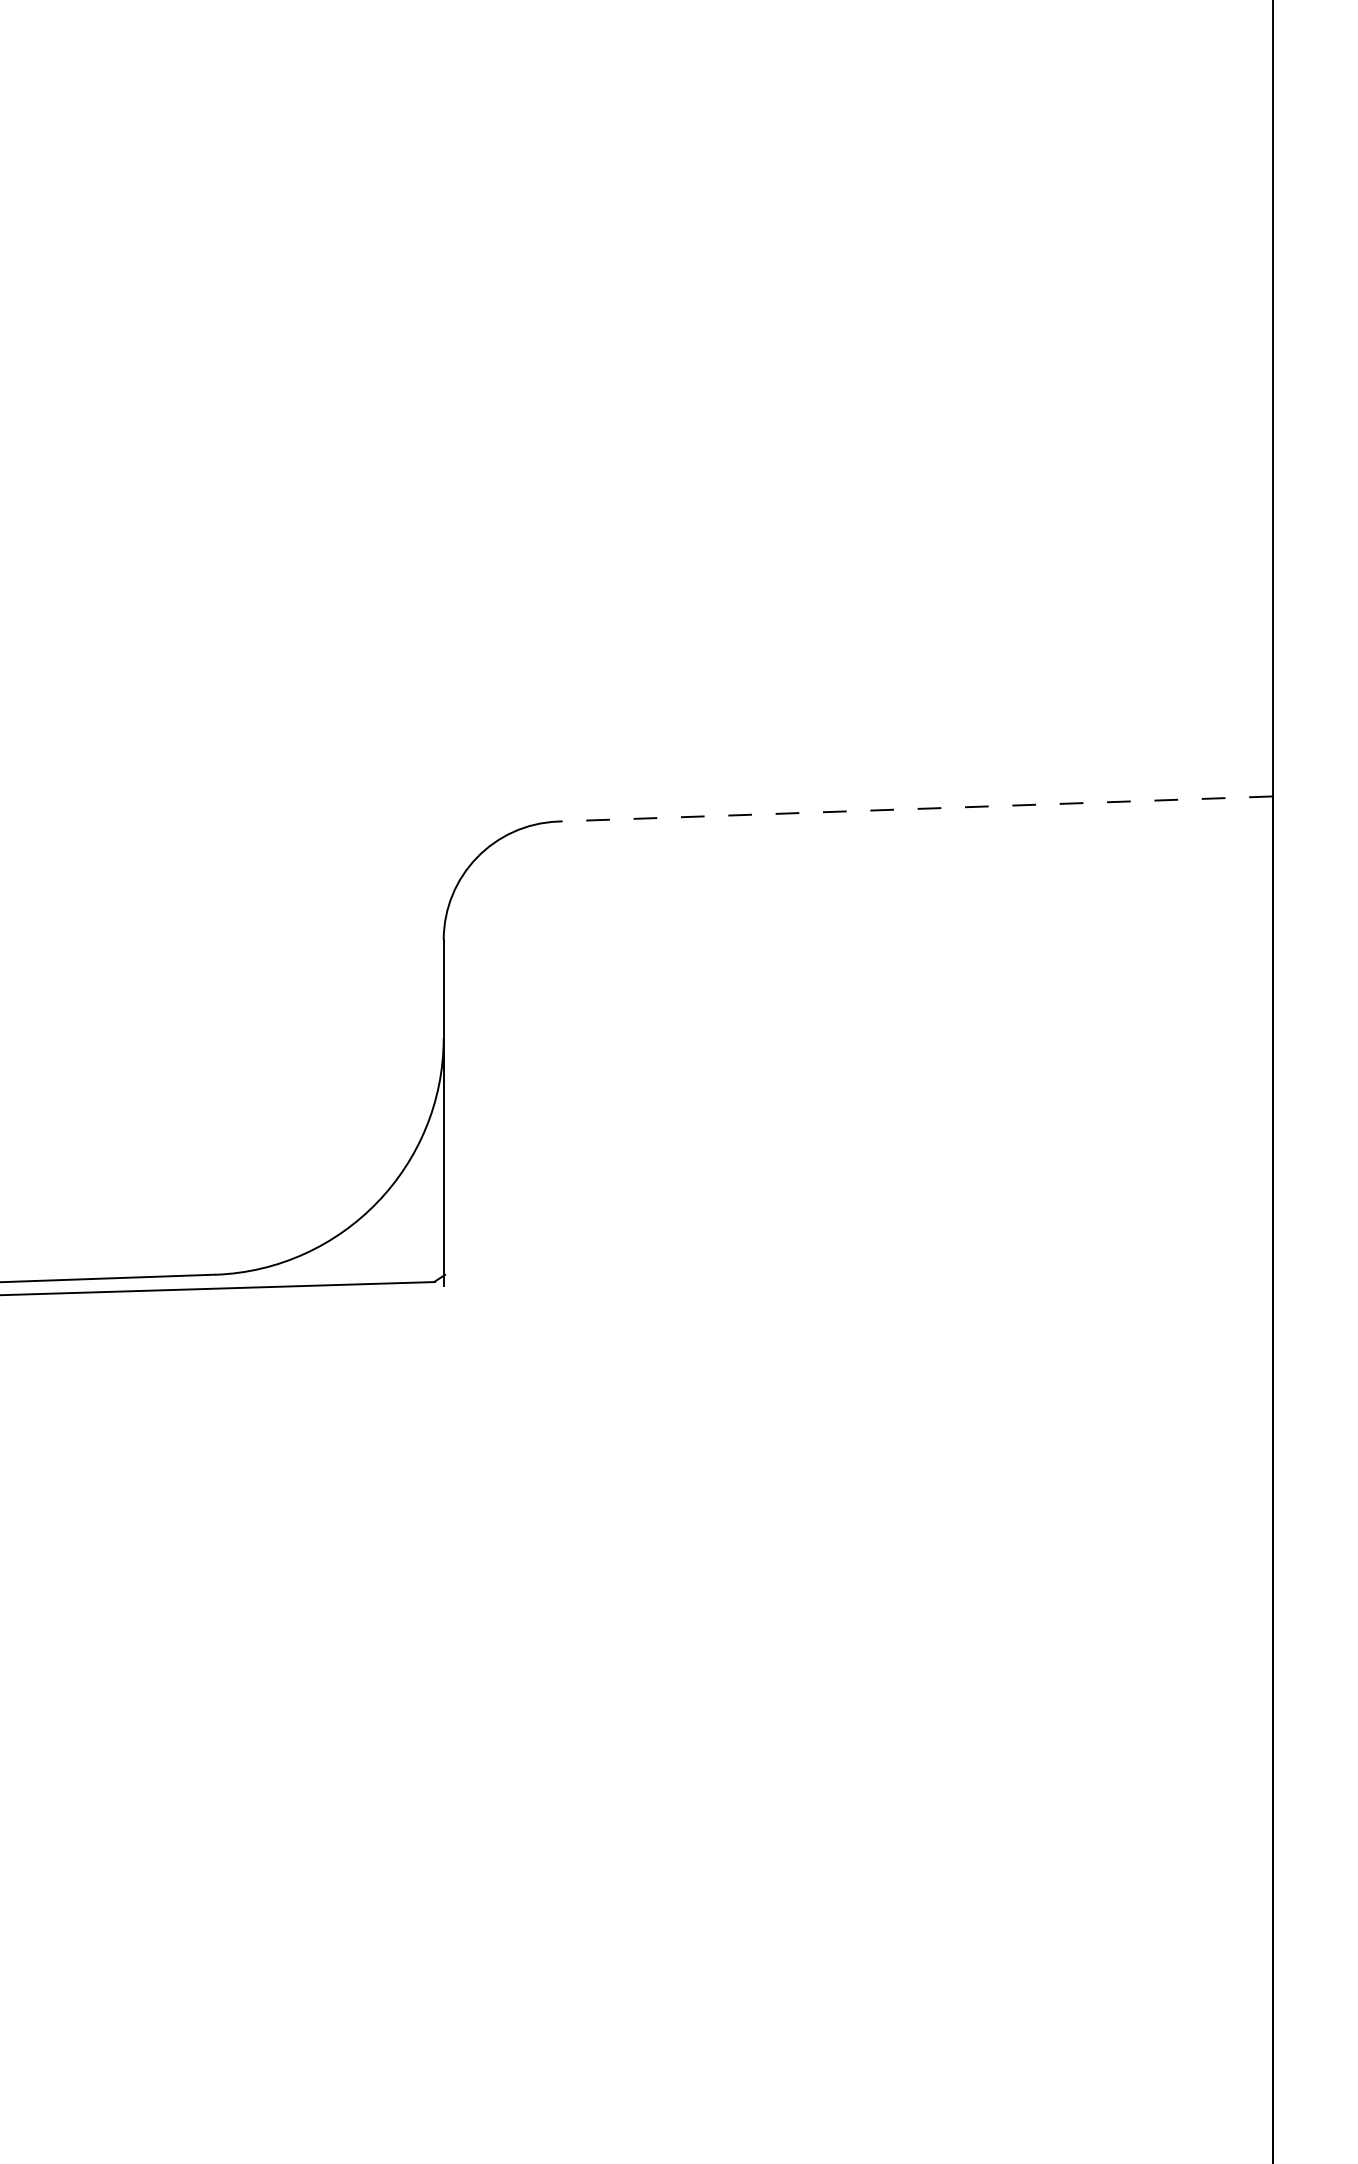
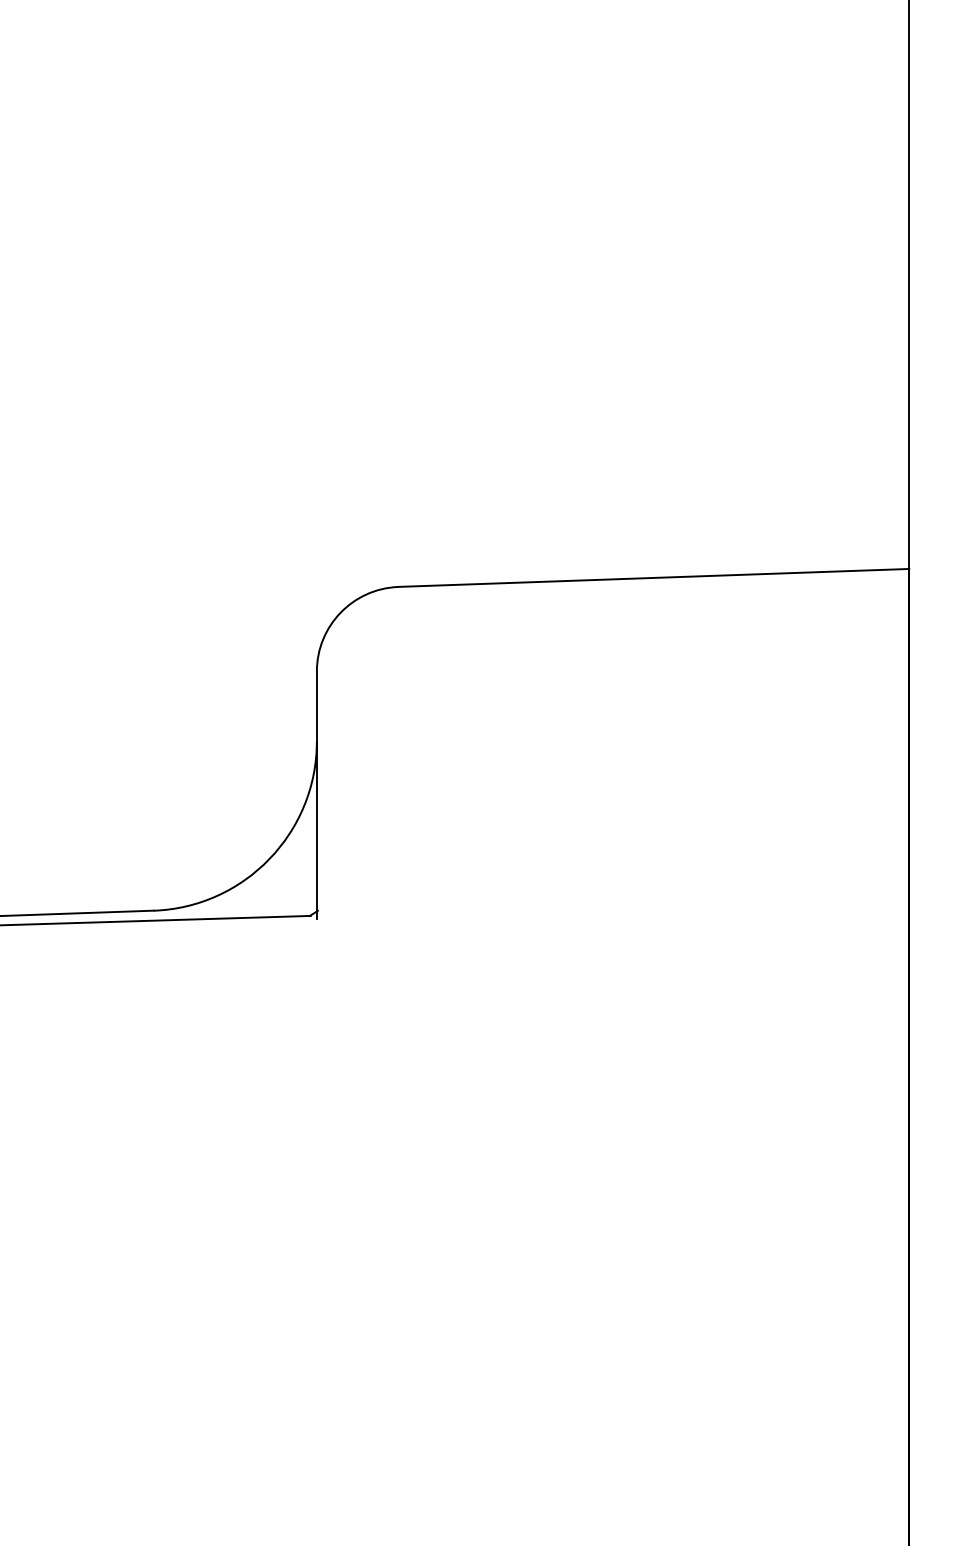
line: (915, 809) -> (653, 578), dashed -> solid

